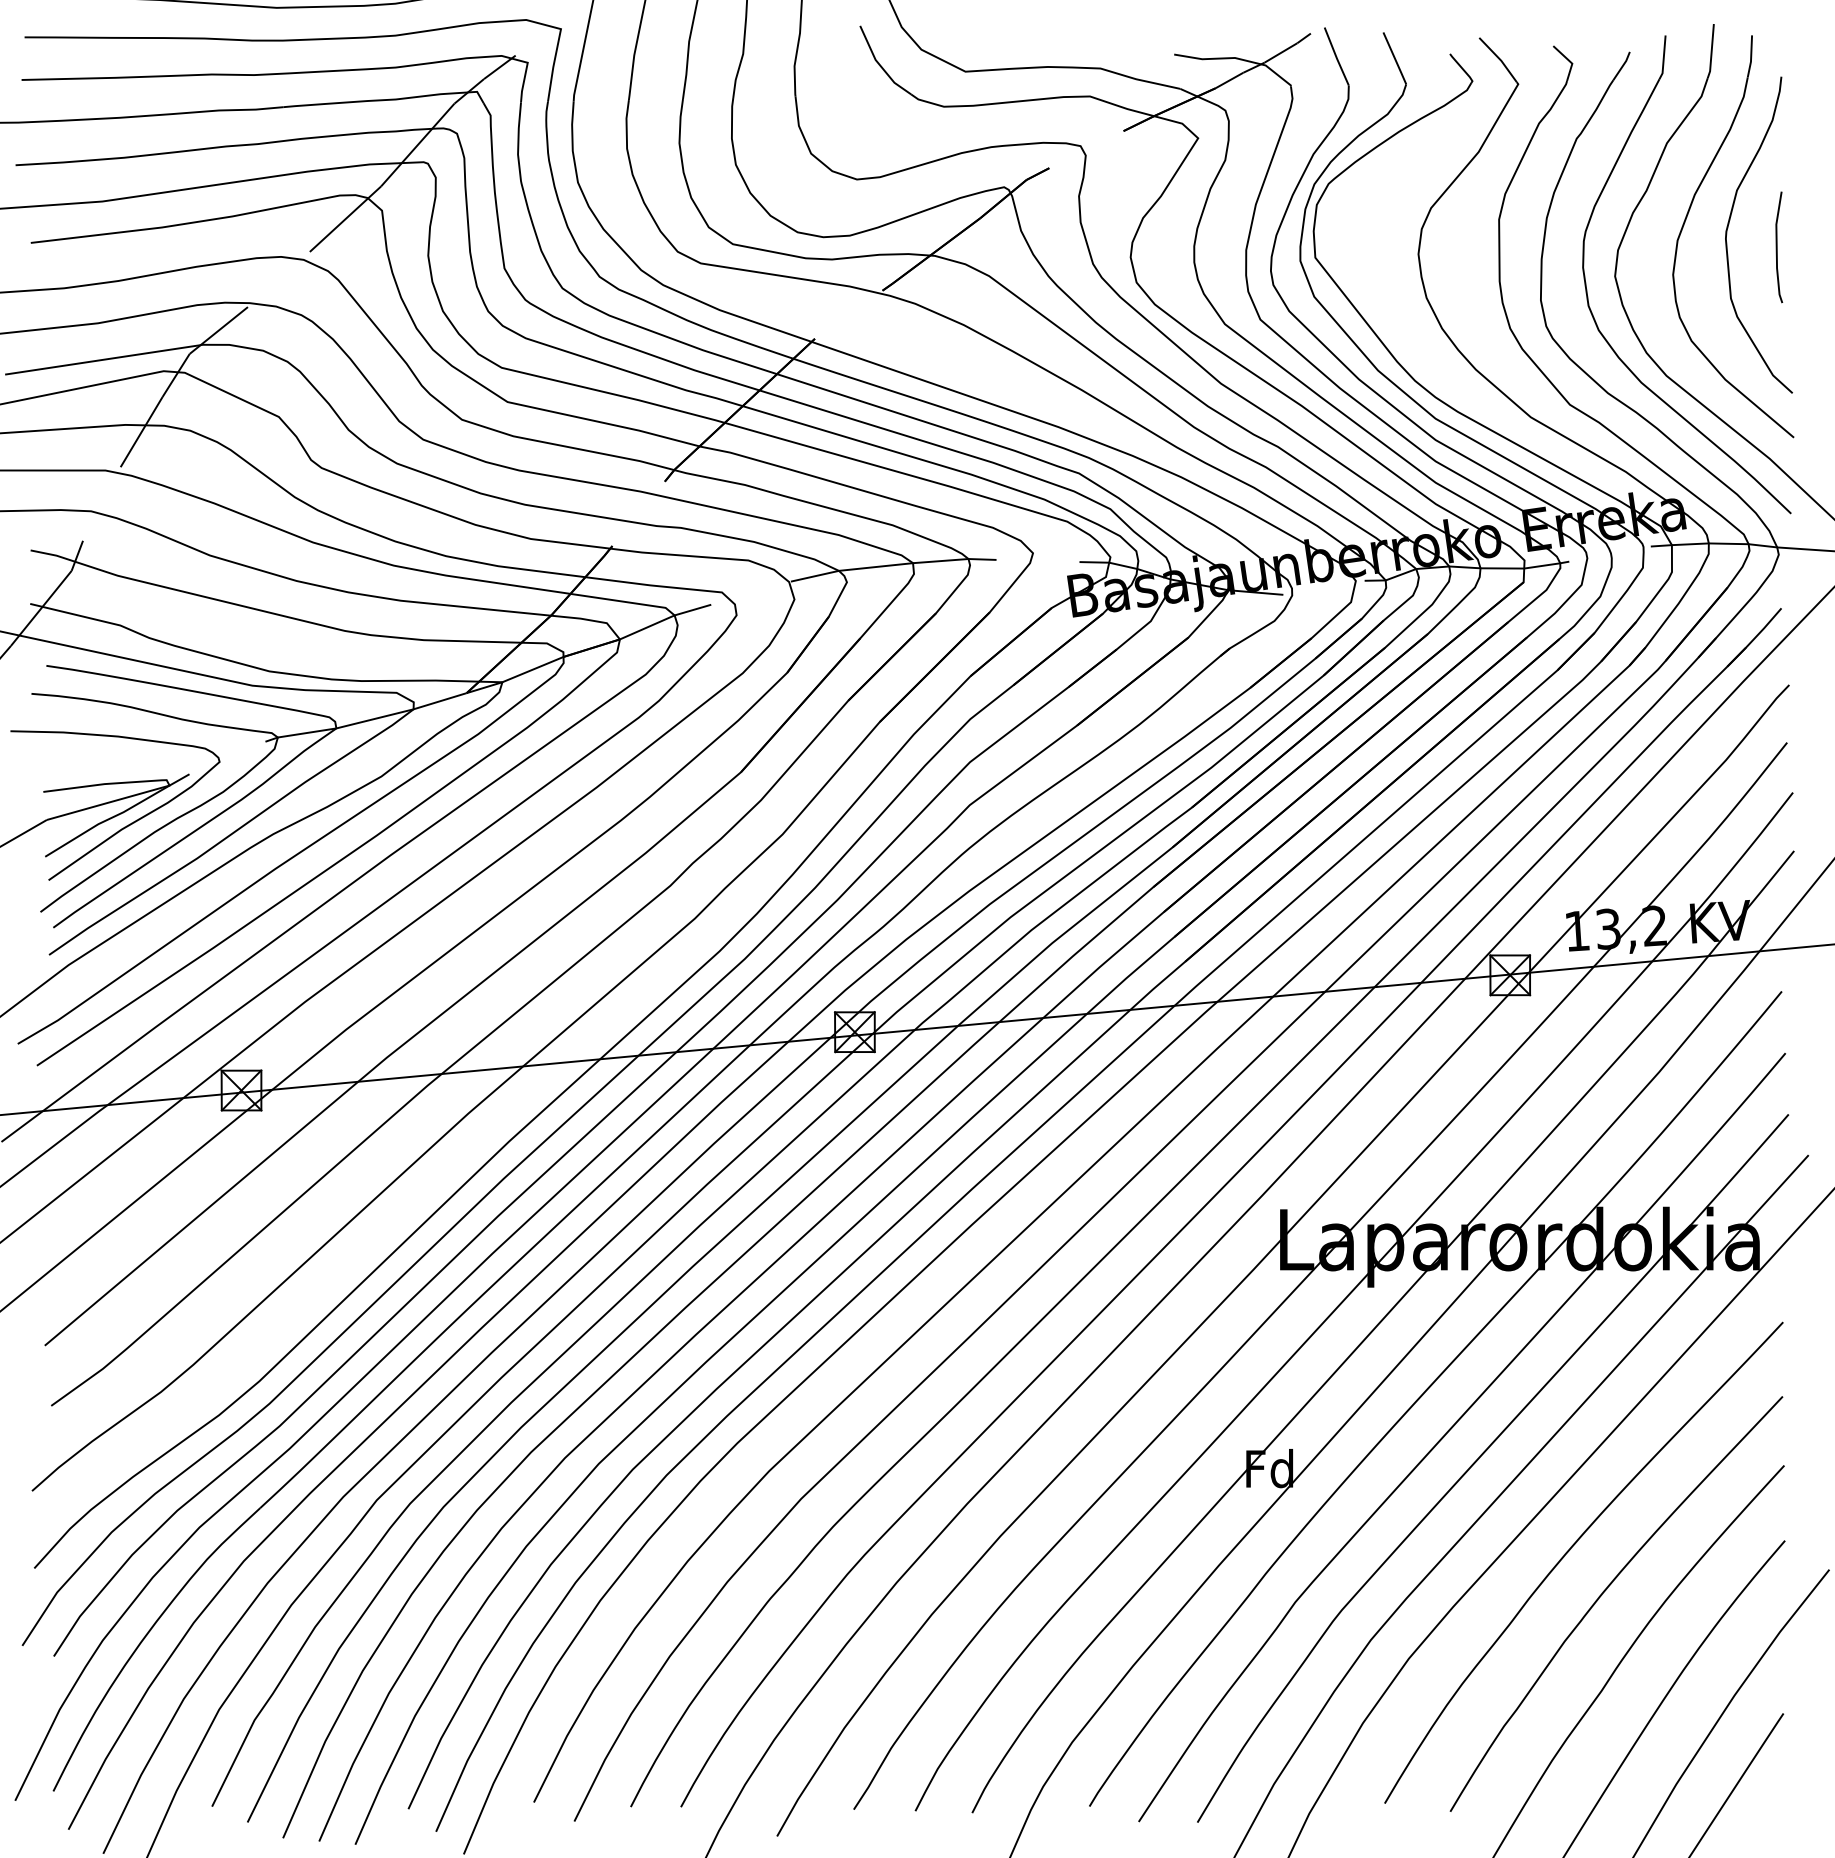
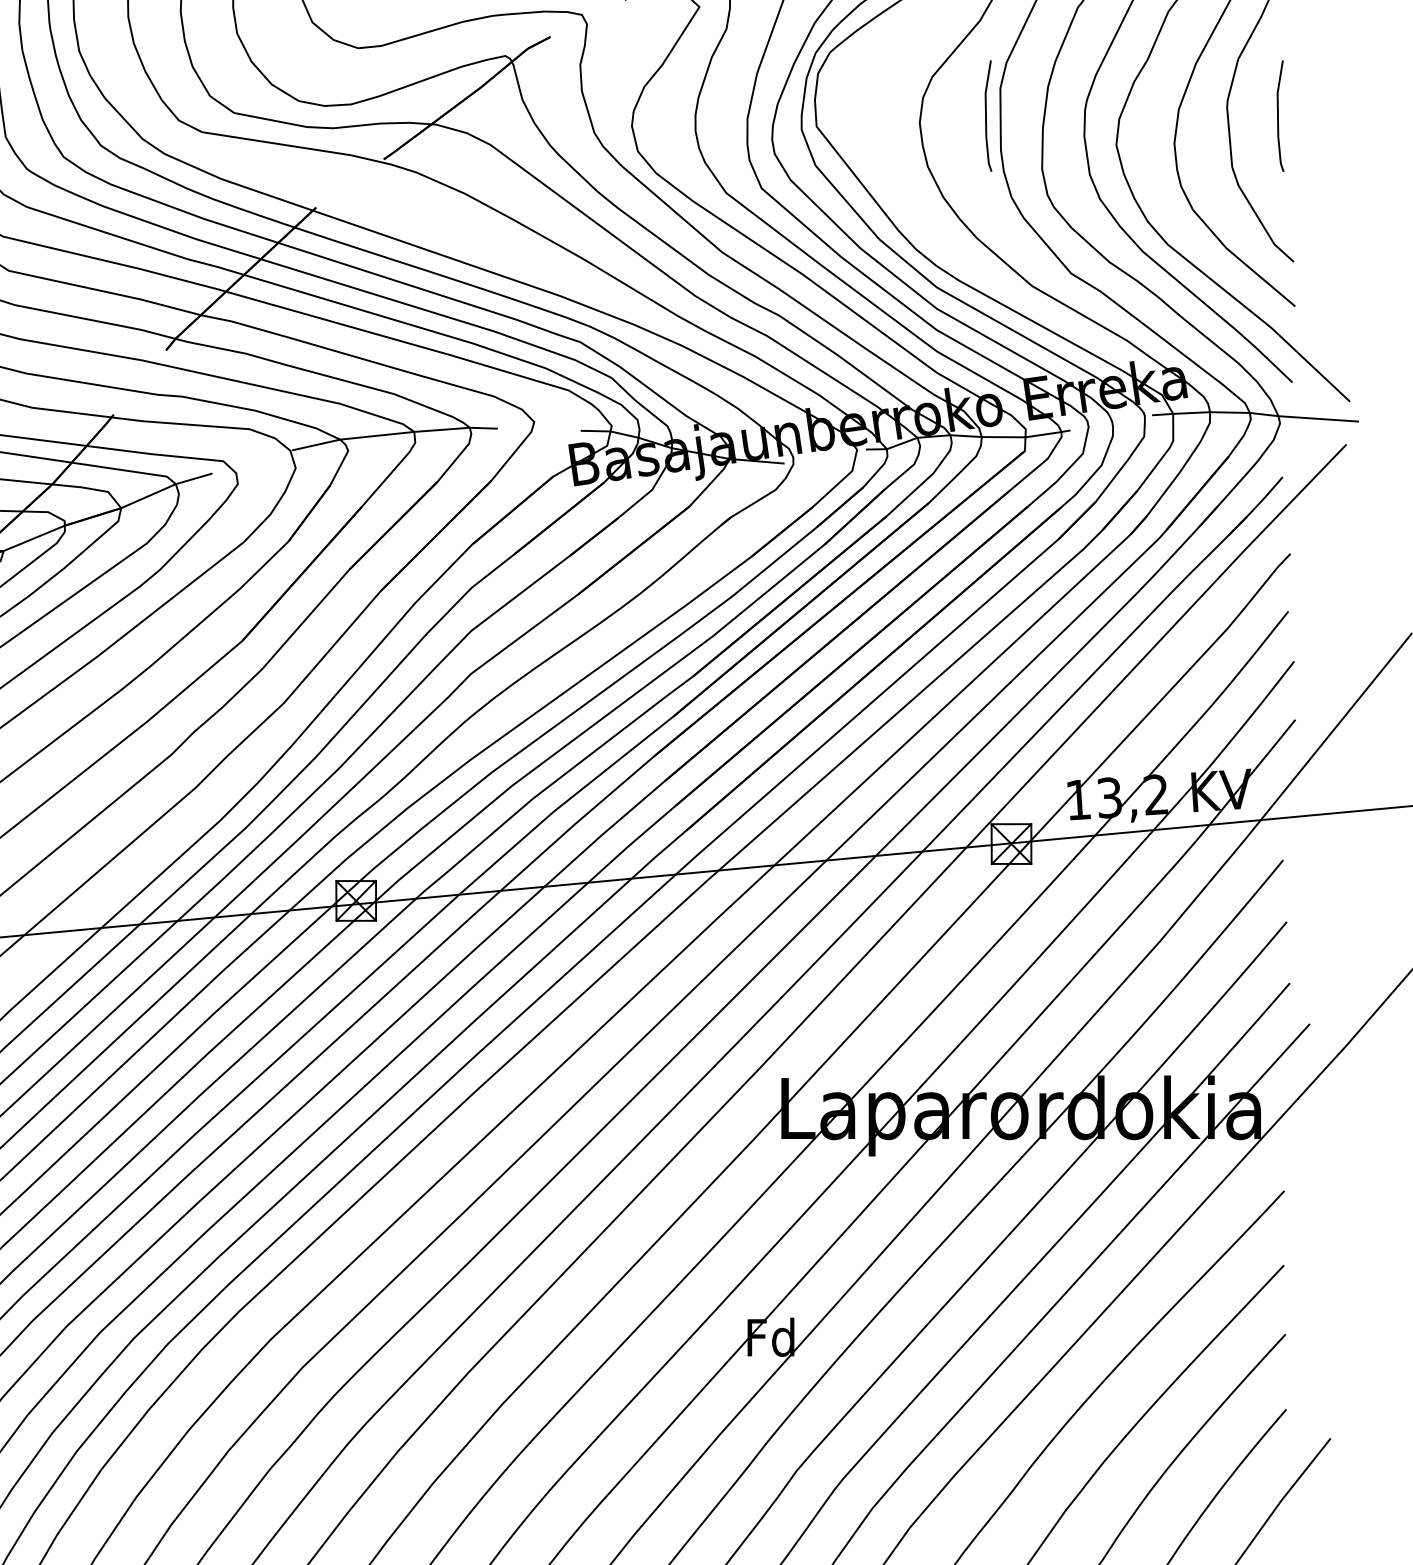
line: (1485, 247) -> (986, 116), added

